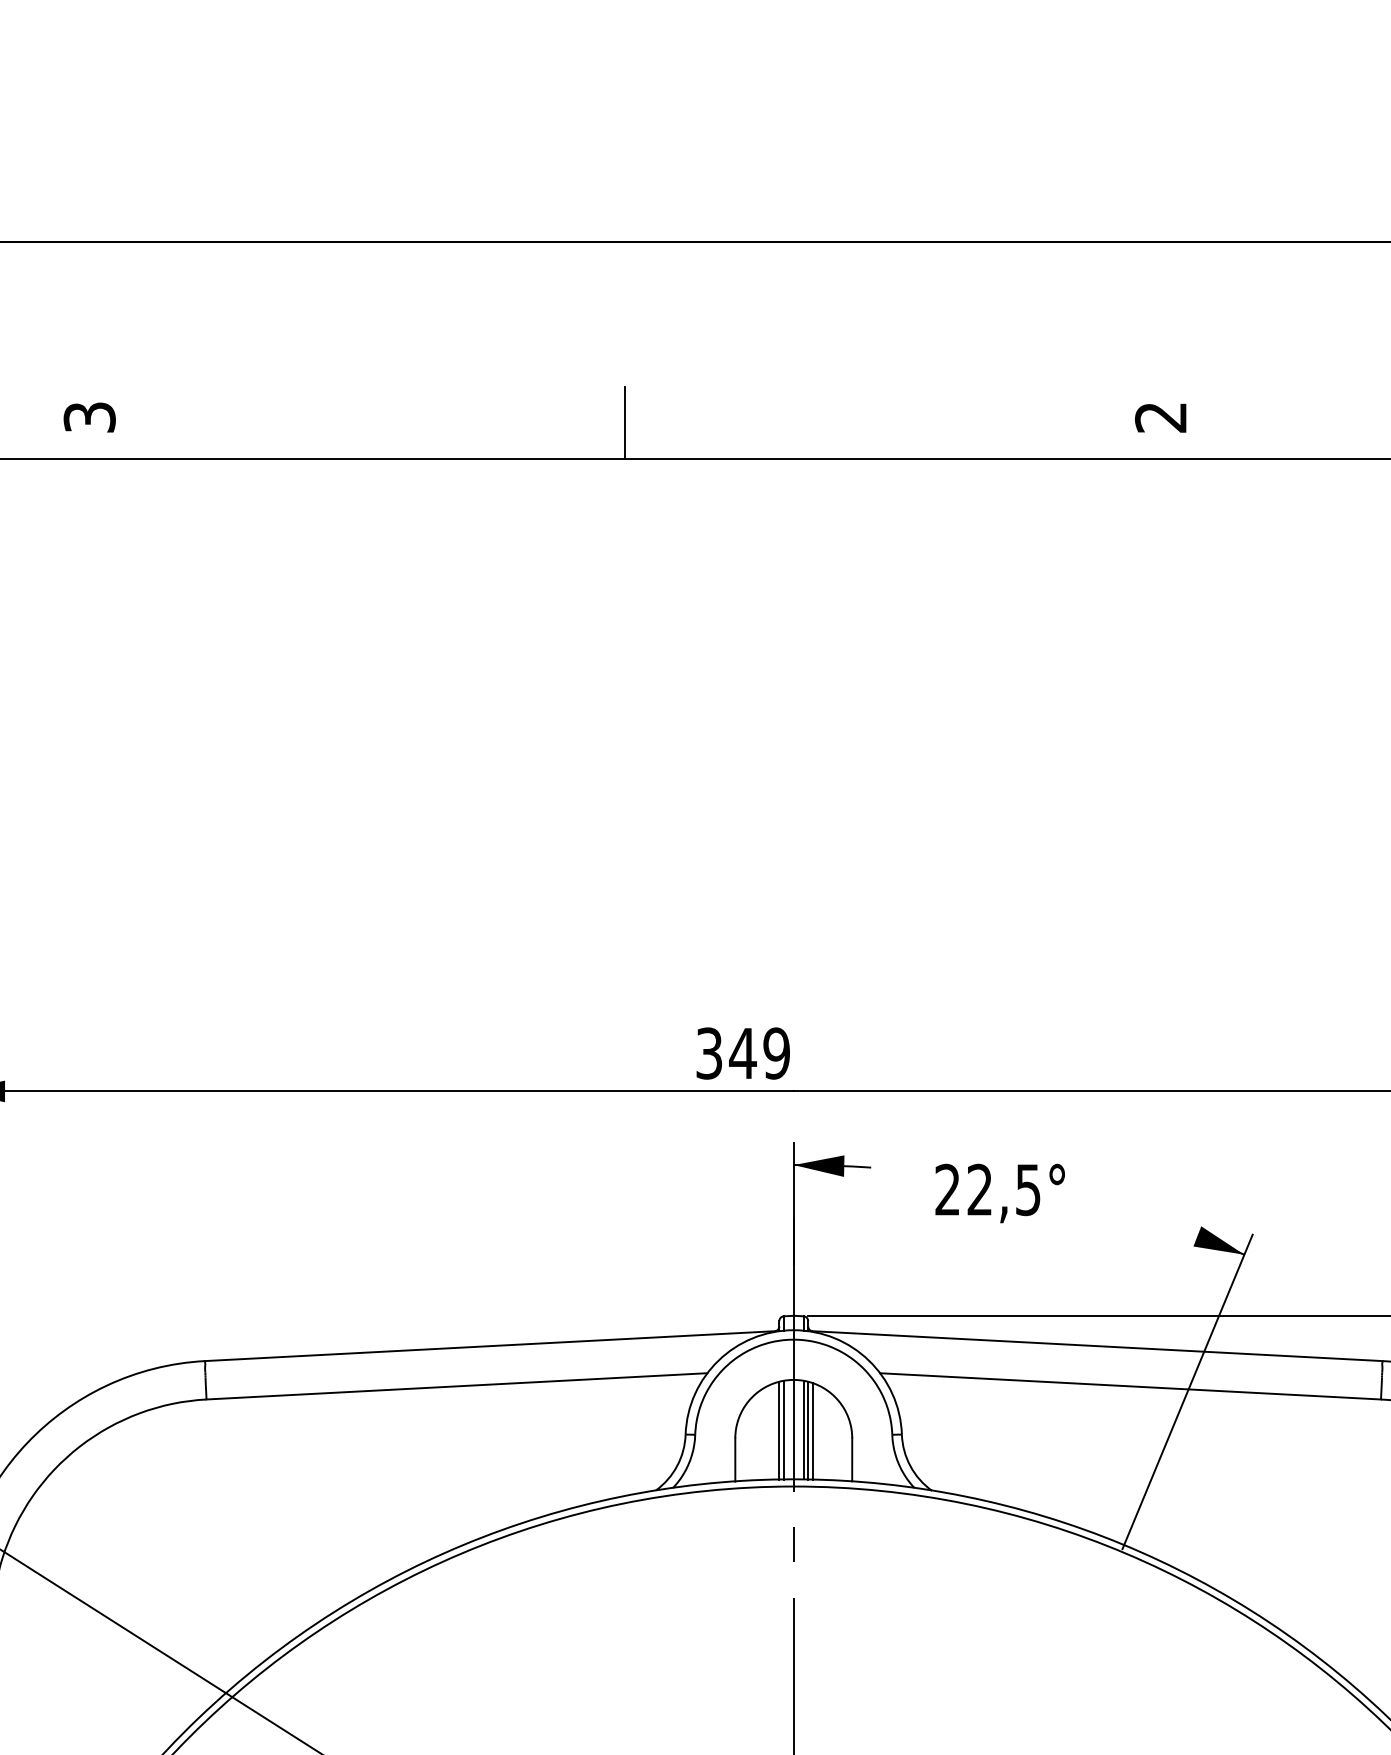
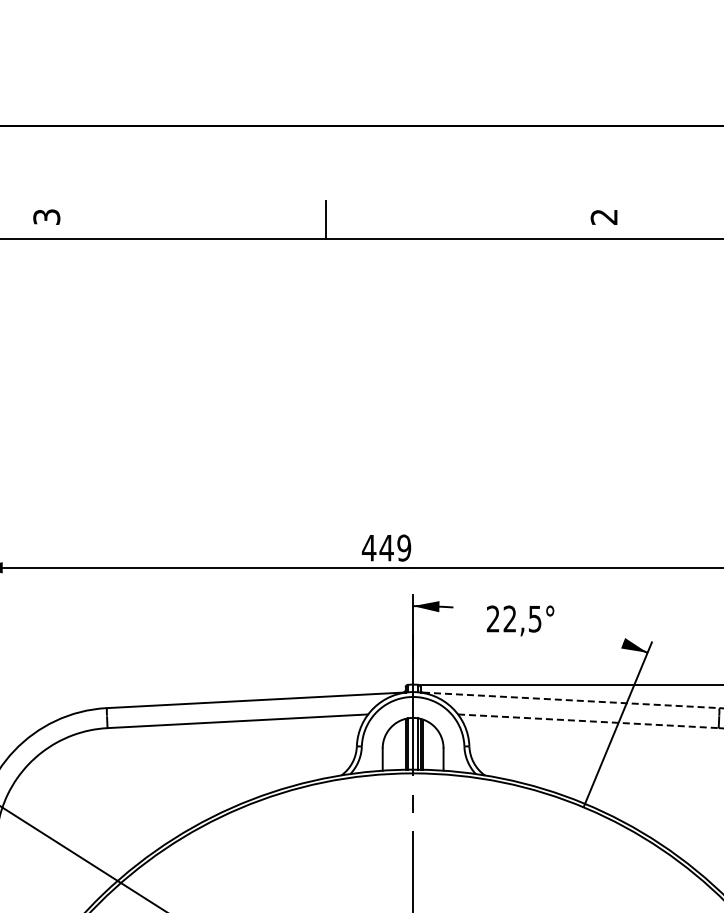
text: (707, 1052) -> (368, 547), 349 -> 449
line: (1098, 1346) -> (571, 700), solid -> dashed
line: (1130, 1386) -> (588, 721), solid -> dashed

